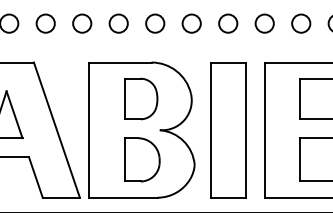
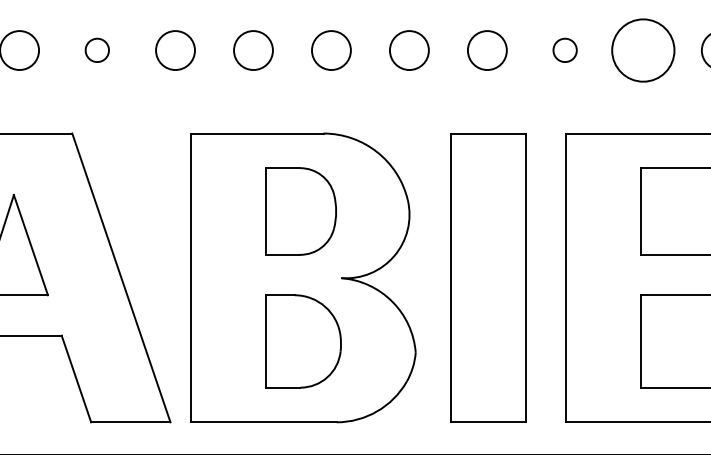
circle: (45, 23) -> (97, 50), size x0.6
circle: (264, 23) -> (564, 50), size x0.6
circle: (301, 23) -> (643, 50), size x1.6

